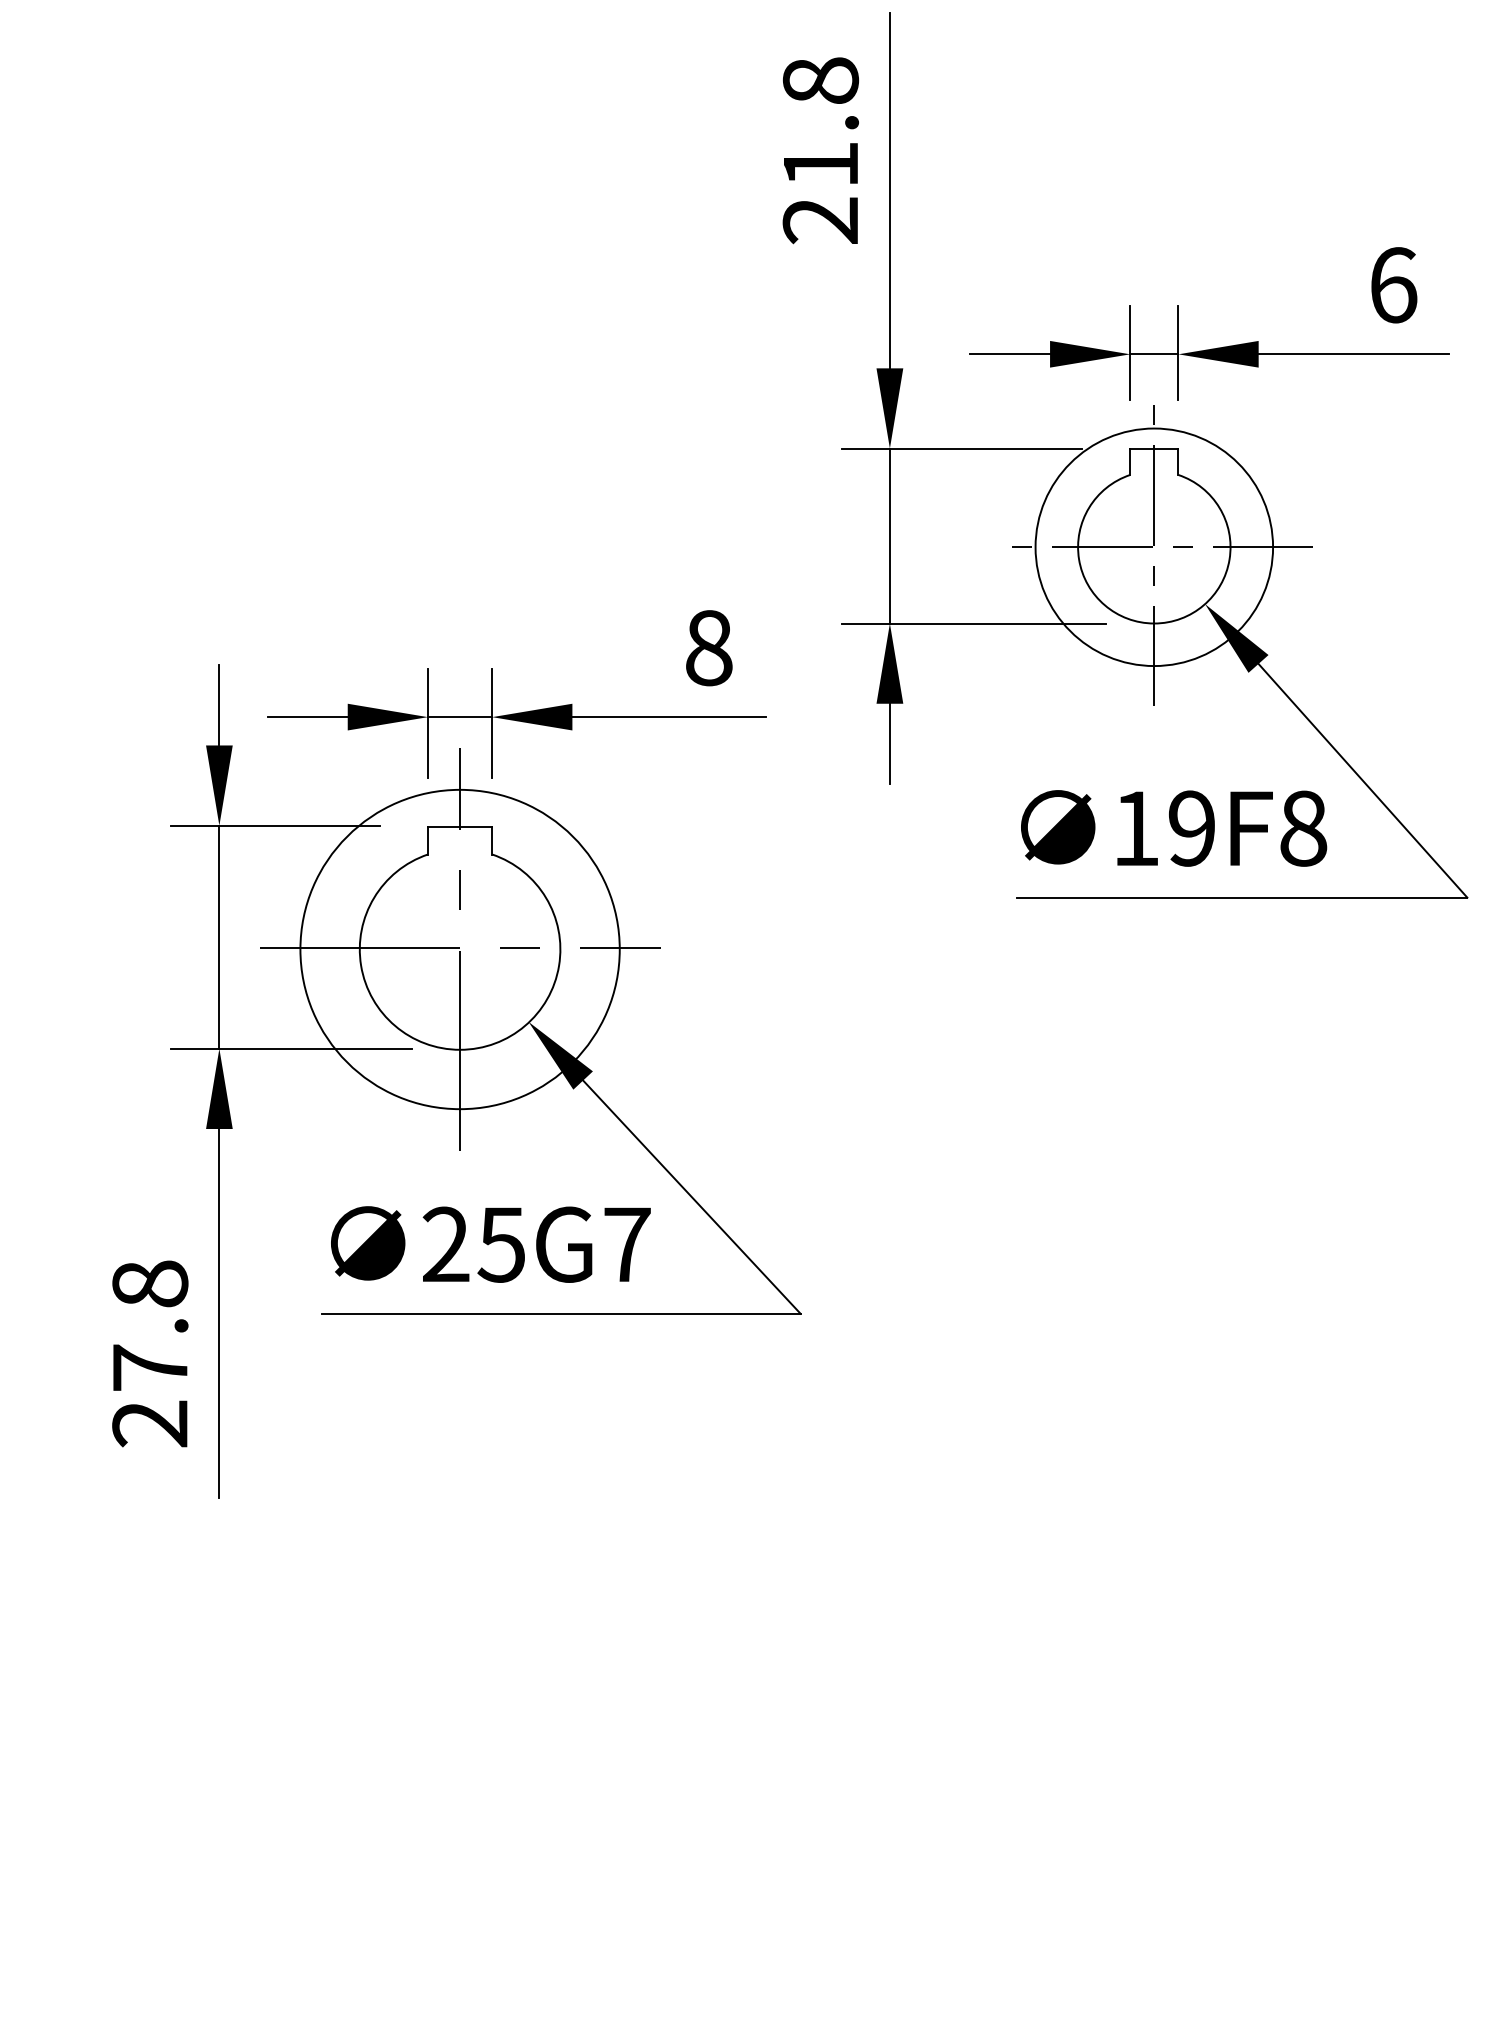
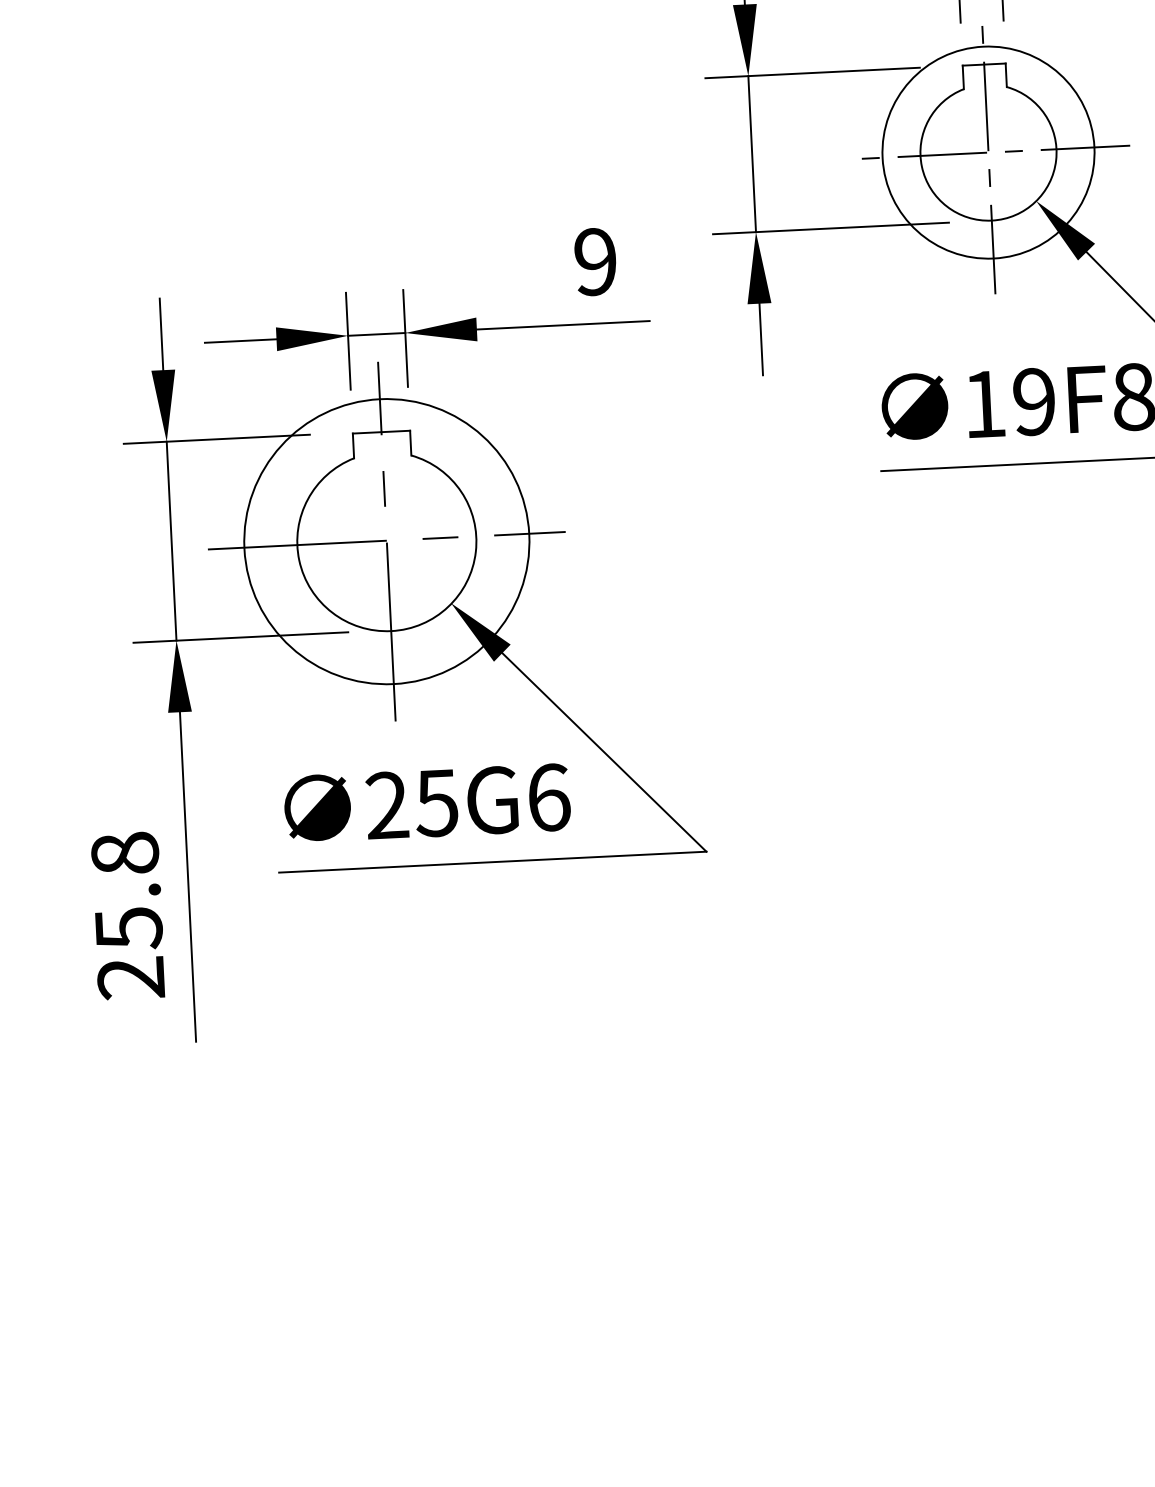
text: (708, 648) -> (595, 262), 8 -> 9
text: (627, 1244) -> (549, 797), 25G7 -> 25G6
text: (150, 1368) -> (129, 928), 27.8 -> 25.8

